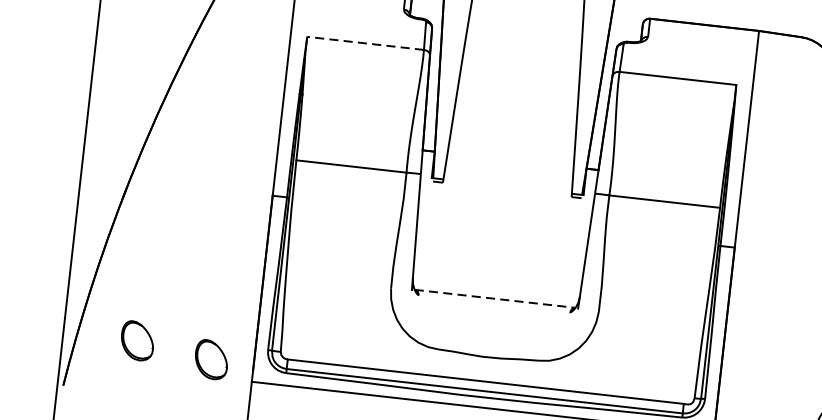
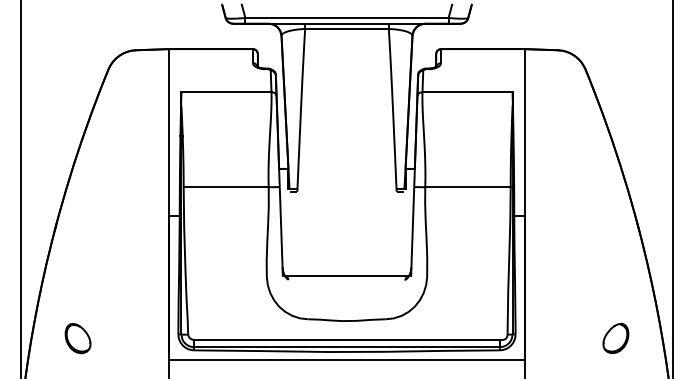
line: (364, 43) -> (225, 92), dashed -> solid
line: (495, 298) -> (347, 275), dashed -> solid
part: (210, 359) -> (135, 346), removed

